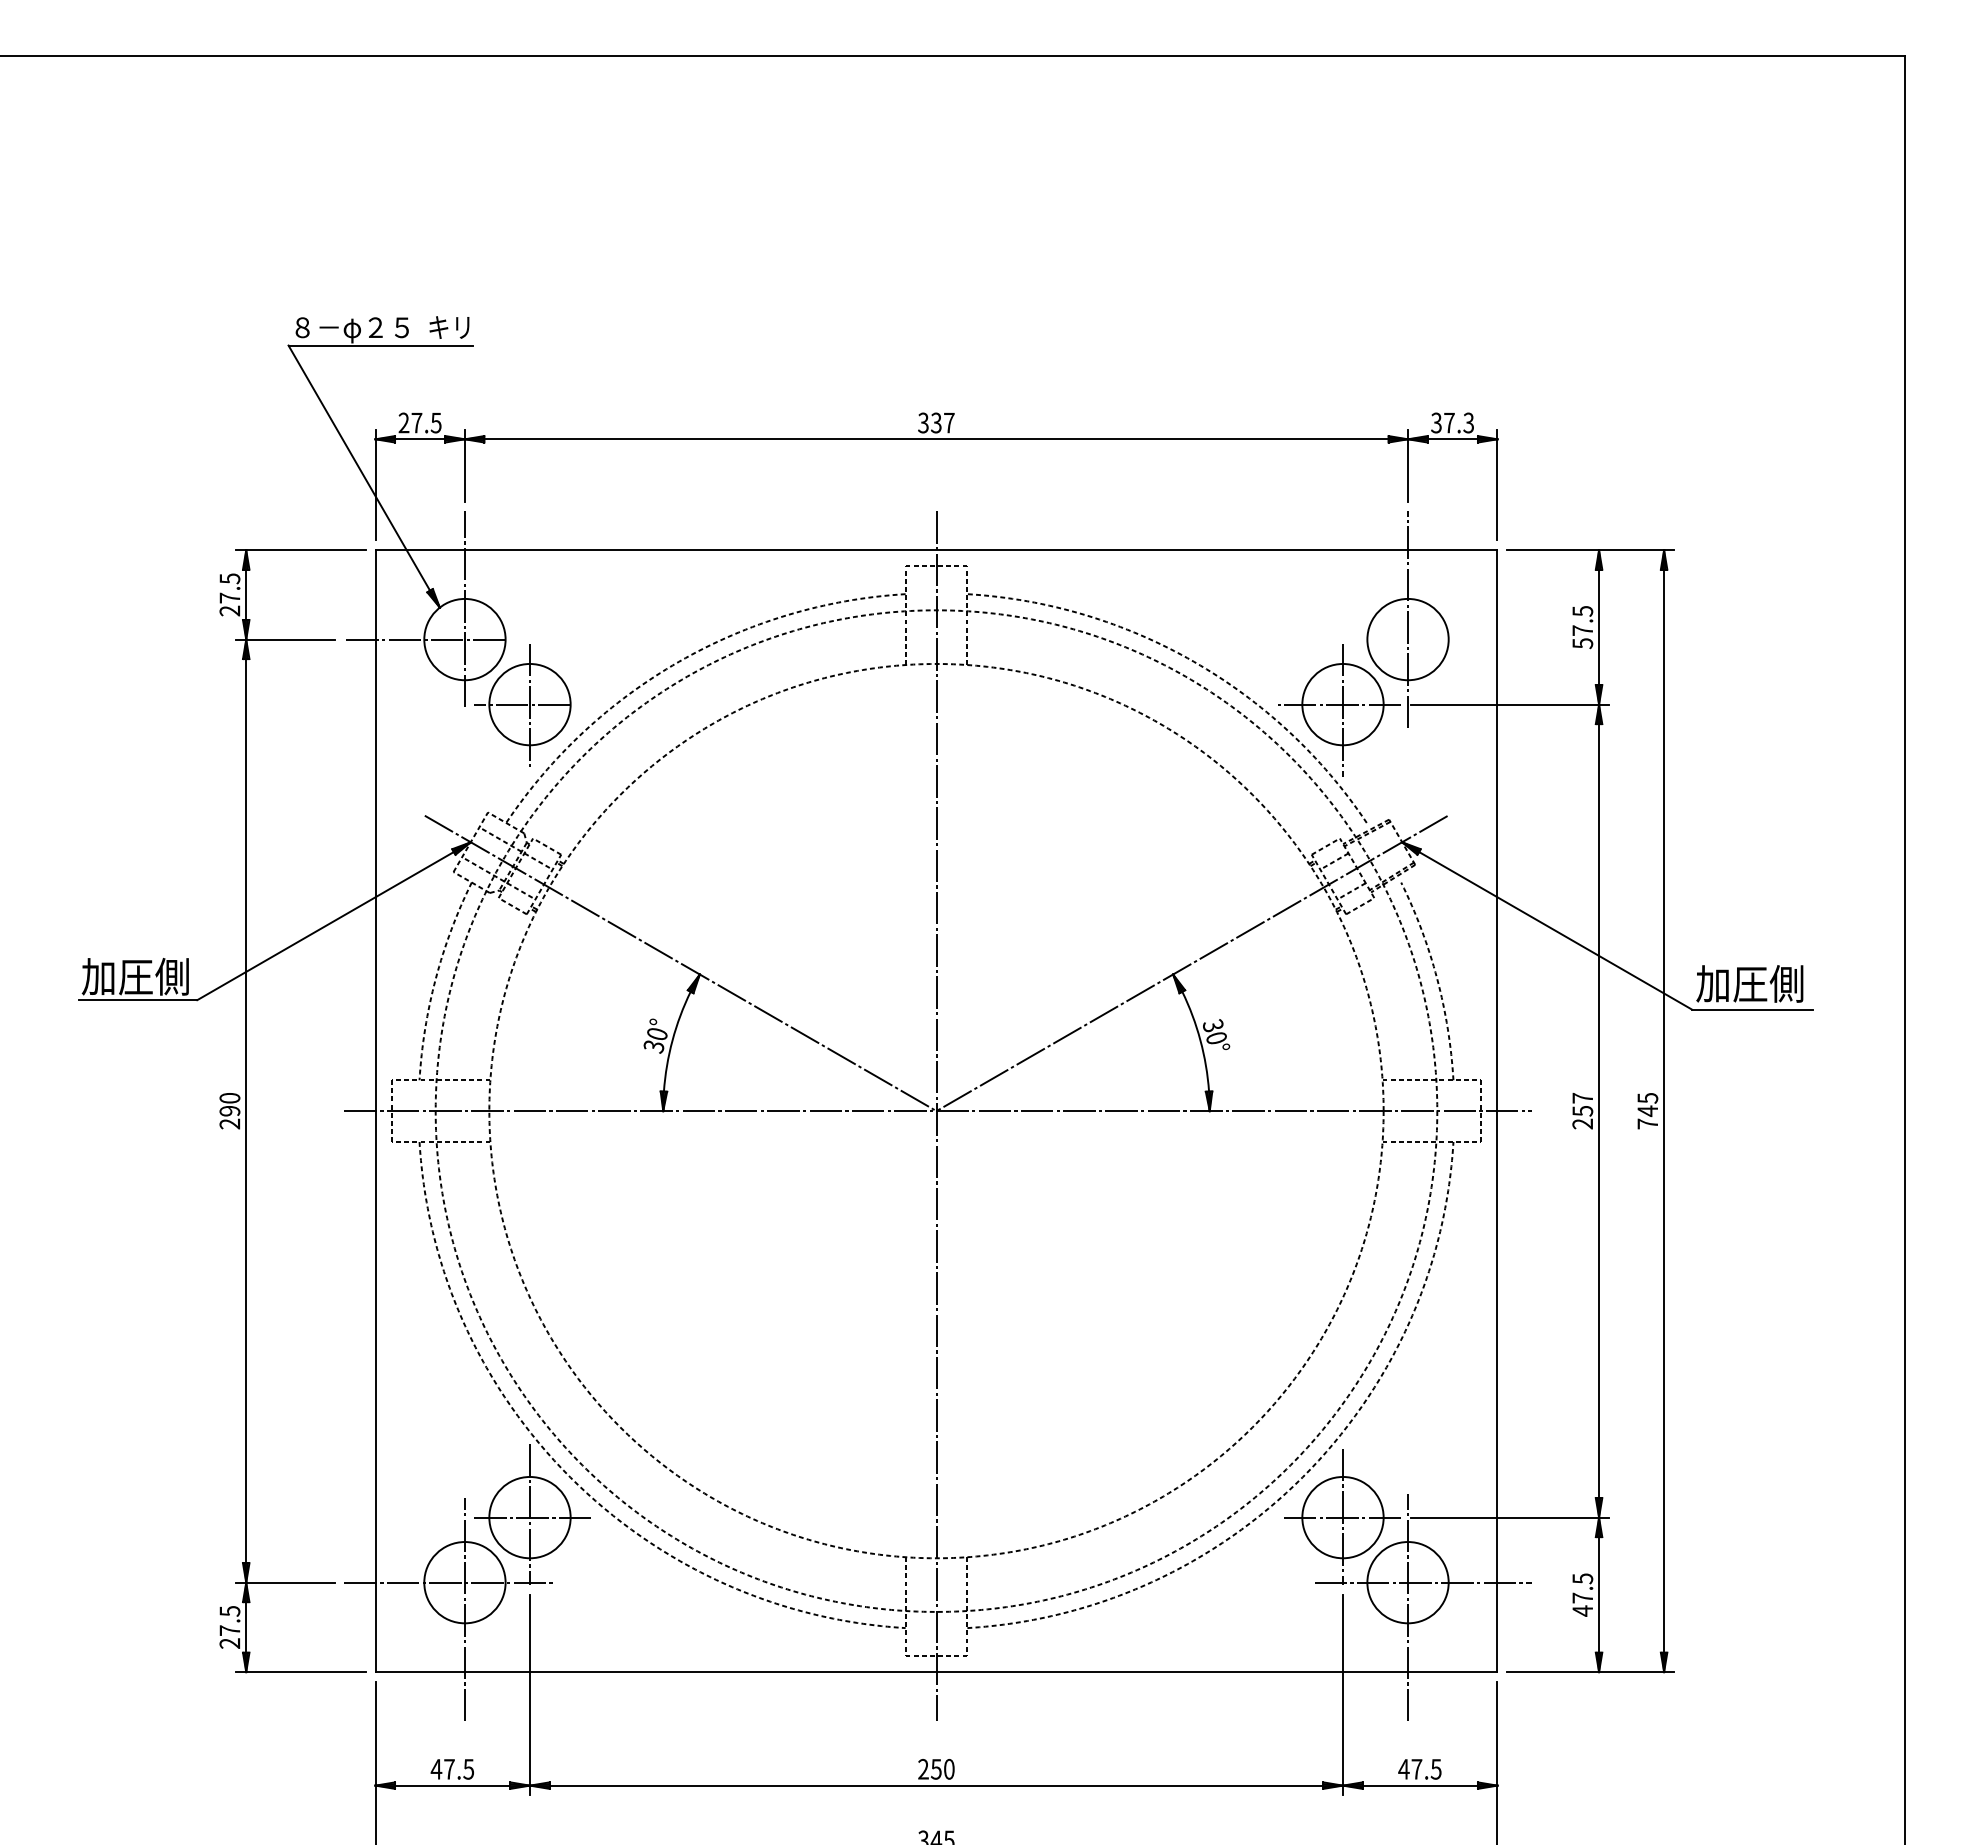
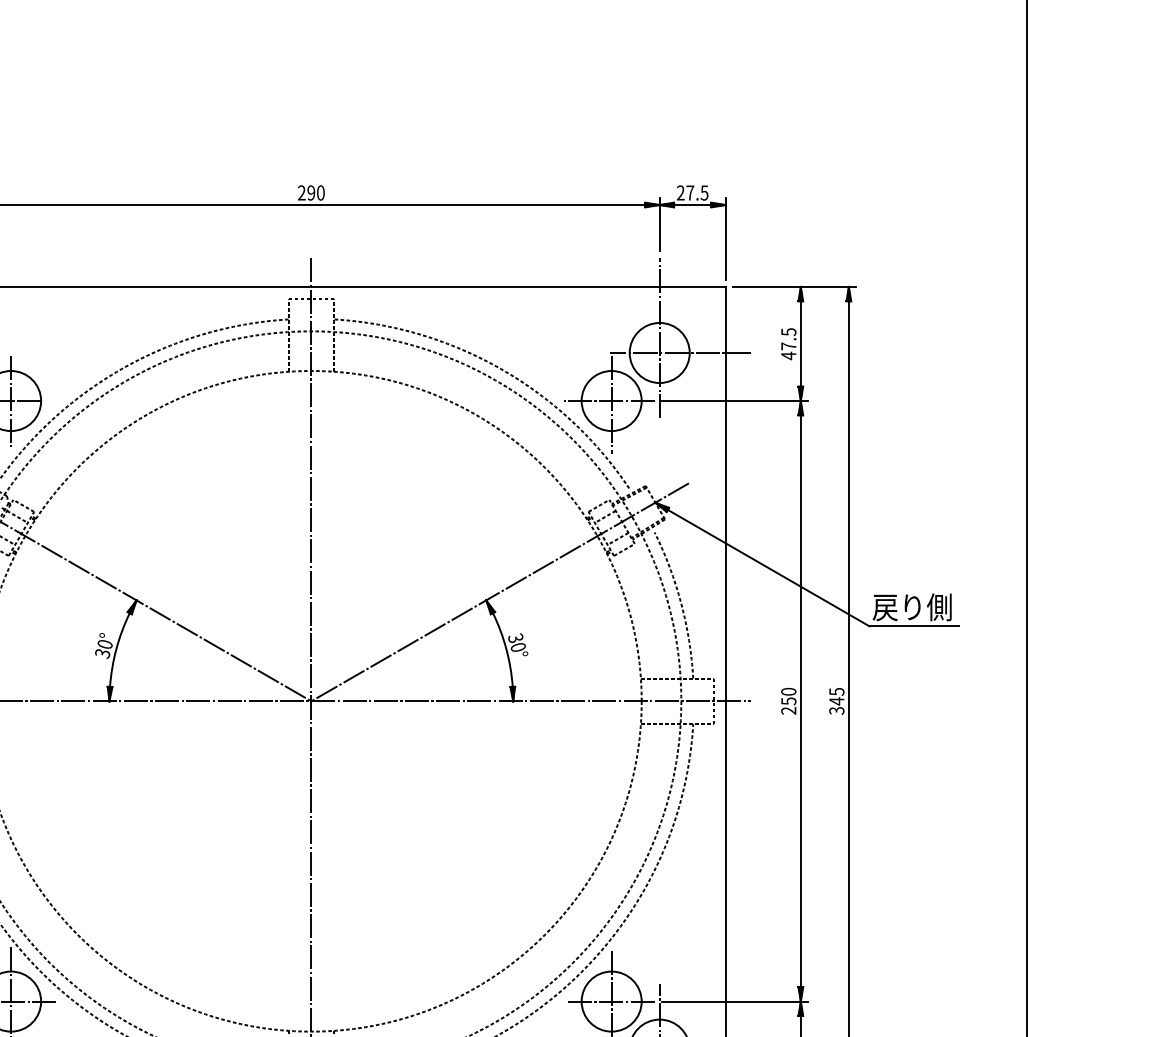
text: (936, 422) -> (311, 192), 337 -> 290
text: (1452, 422) -> (692, 192), 37.3 -> 27.5
line: (1435, 639) -> (680, 352), added
text: (1582, 643) -> (788, 355), 57.5 -> 47.5
text: (1731, 983) -> (898, 607), 加圧側 -> 戻り側
text: (1582, 1097) -> (788, 691), 257 -> 250
text: (1647, 1123) -> (836, 710), 745 -> 345

